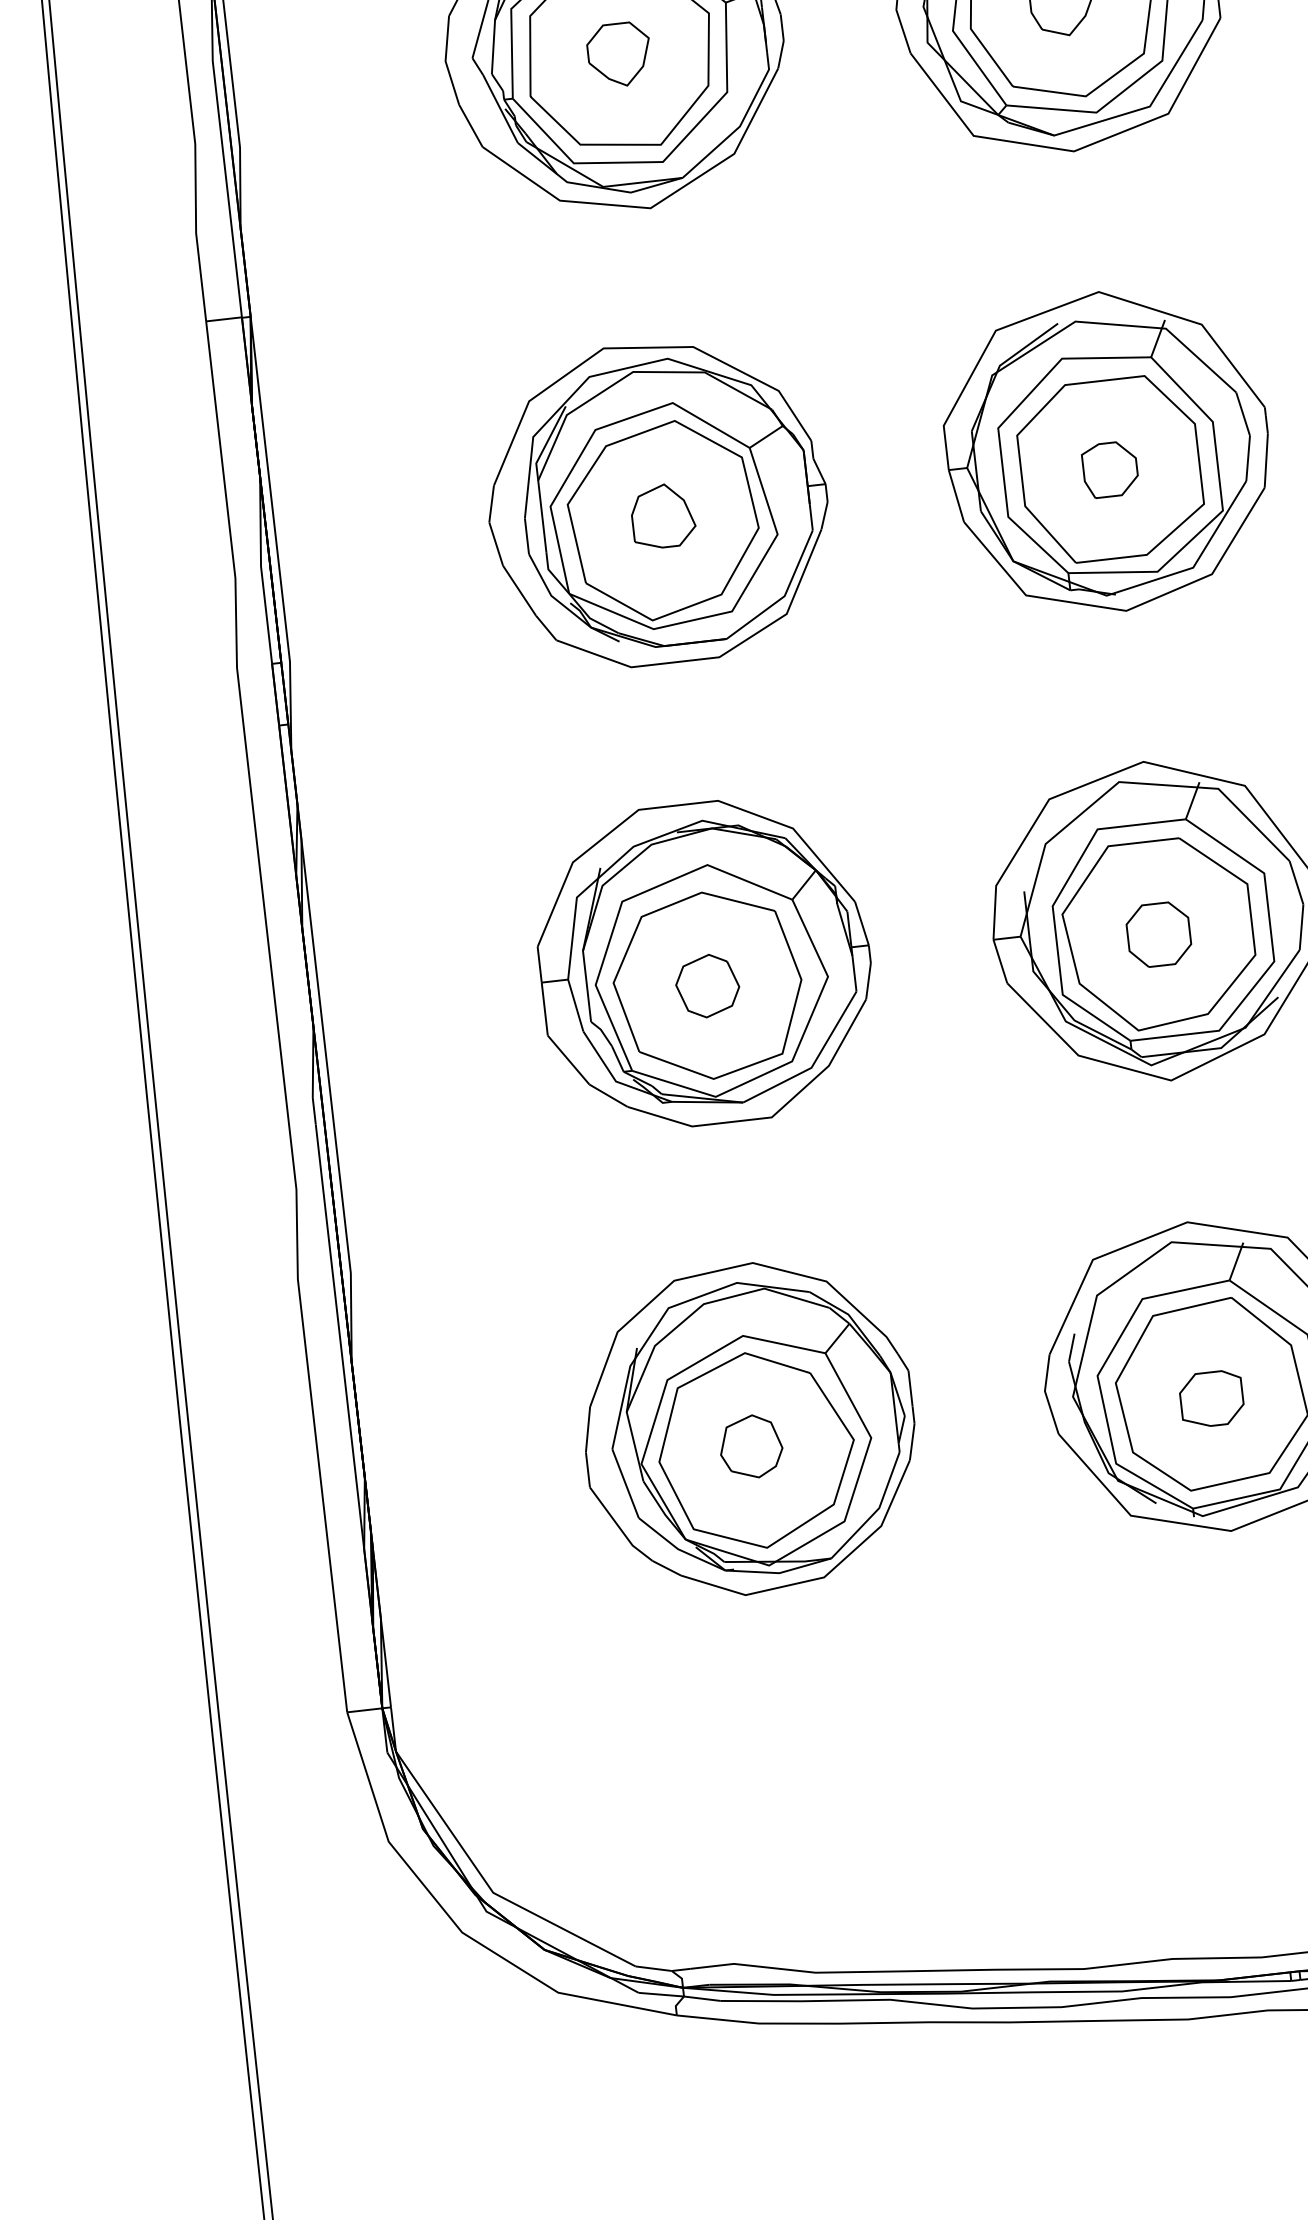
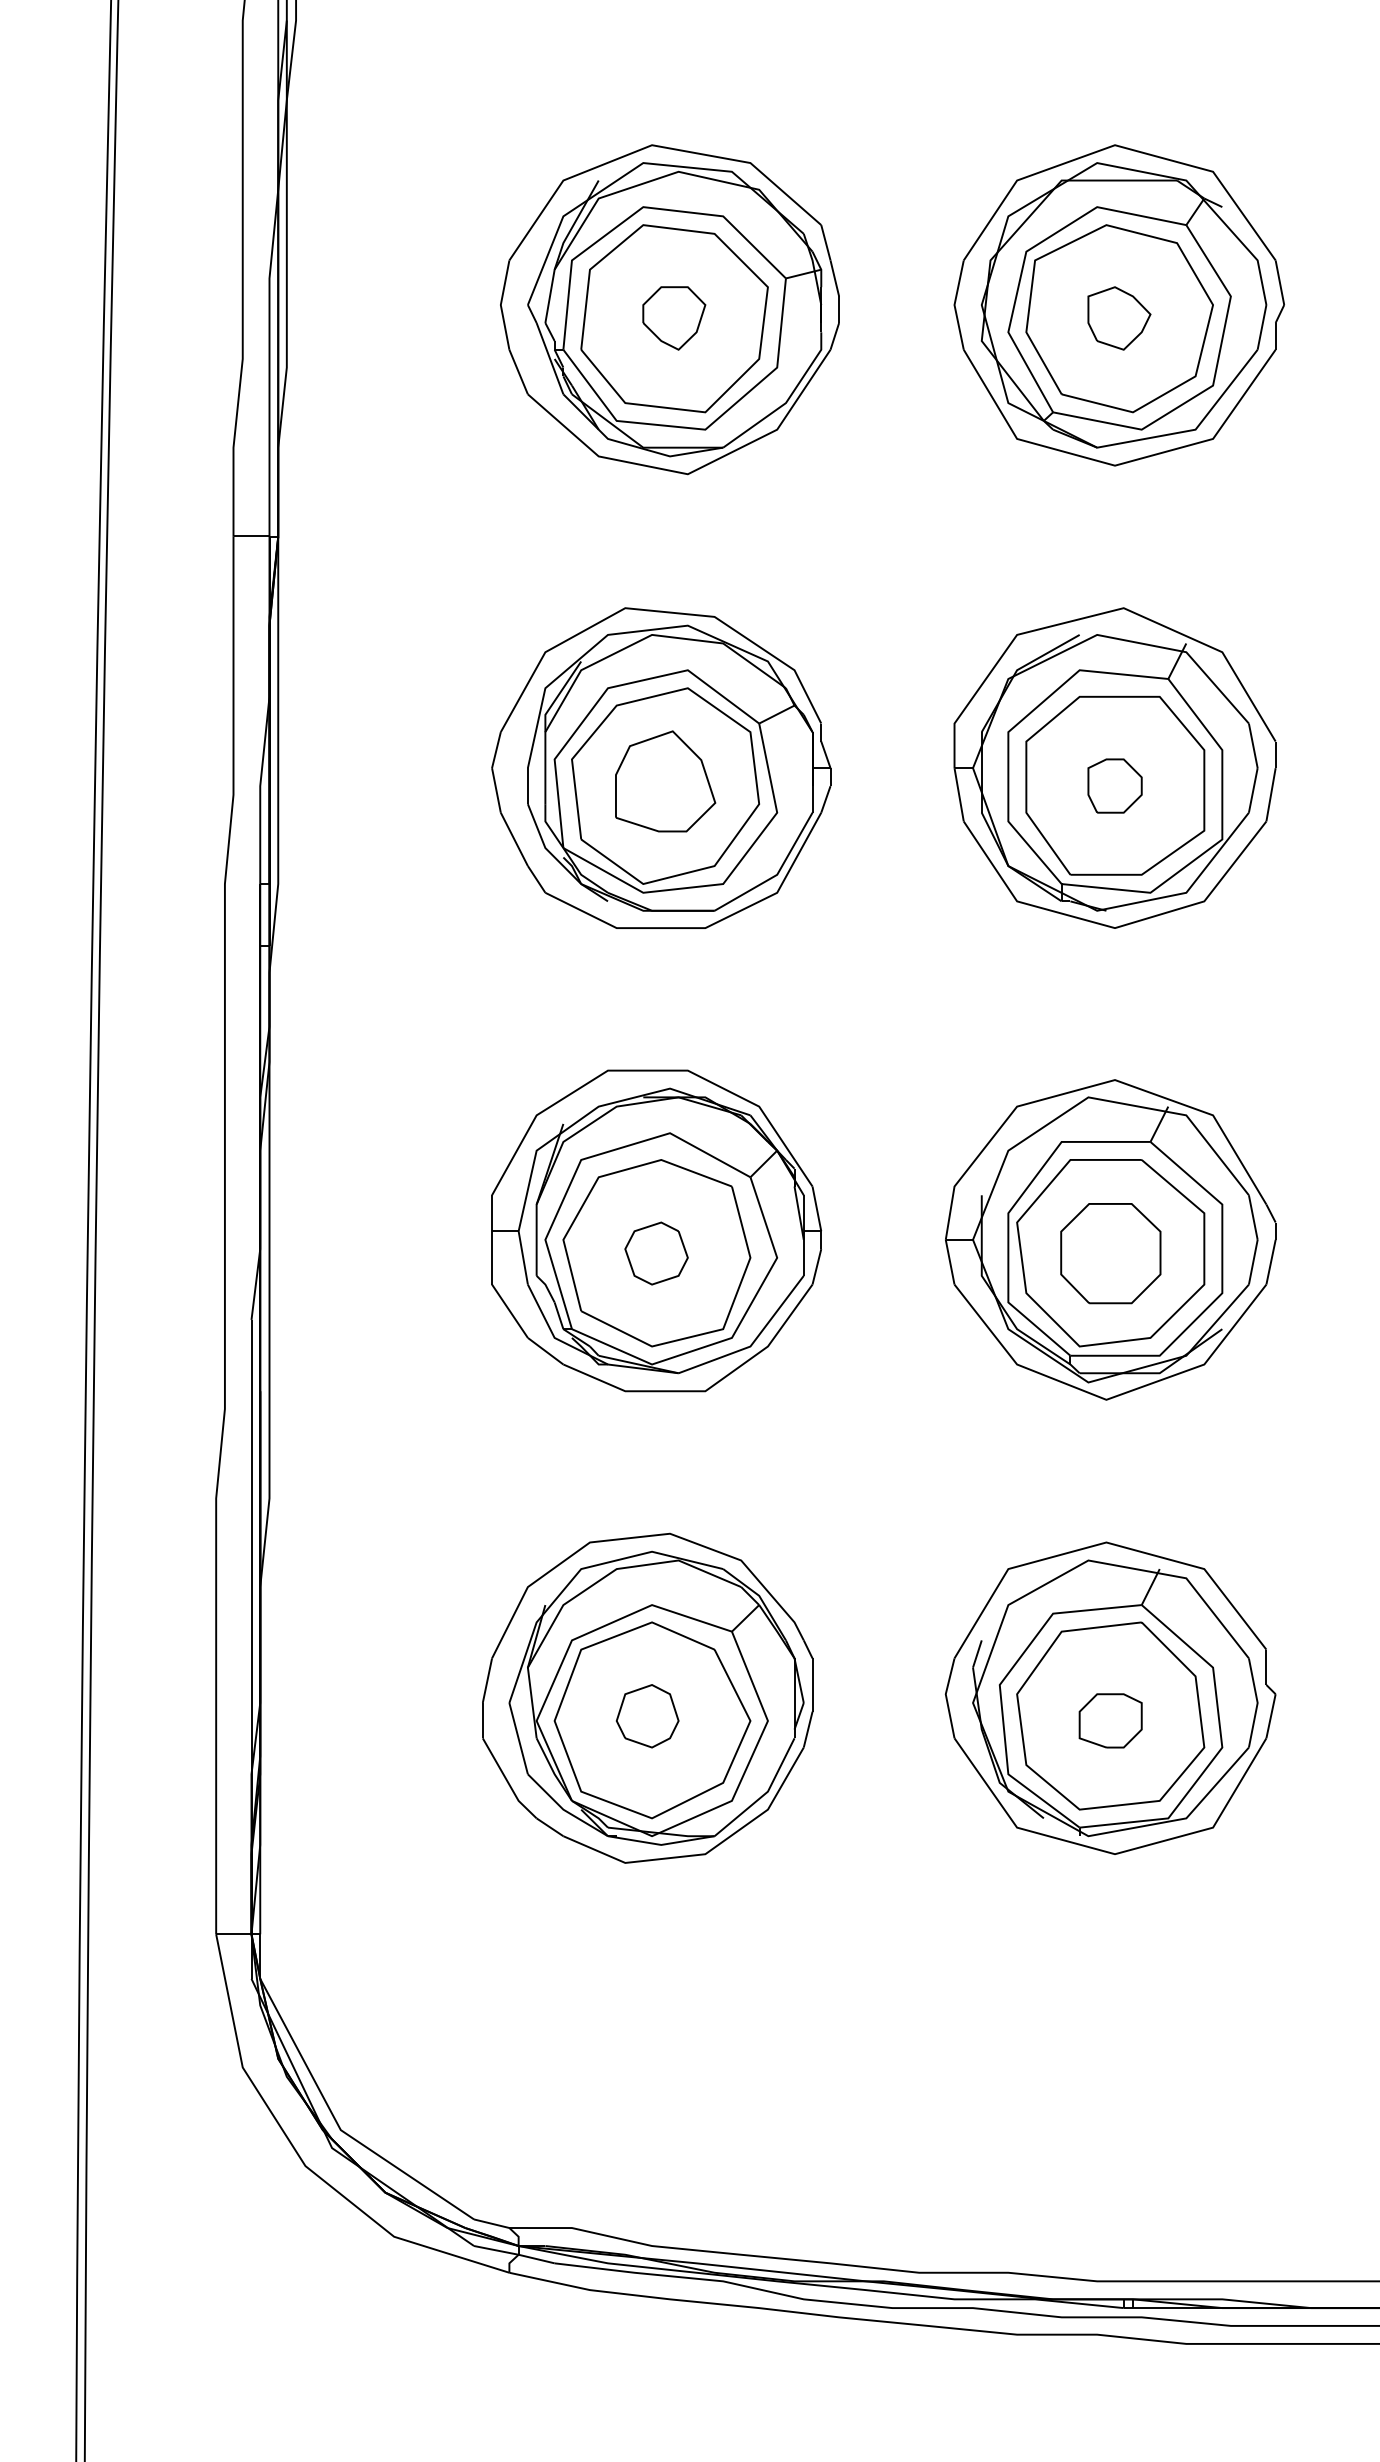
part: (663, 516) -> (665, 781), size x1.6
part: (1158, 934) -> (1110, 1253), size x1.6

